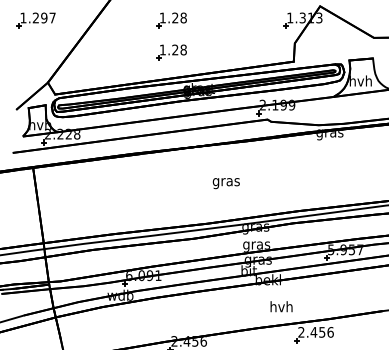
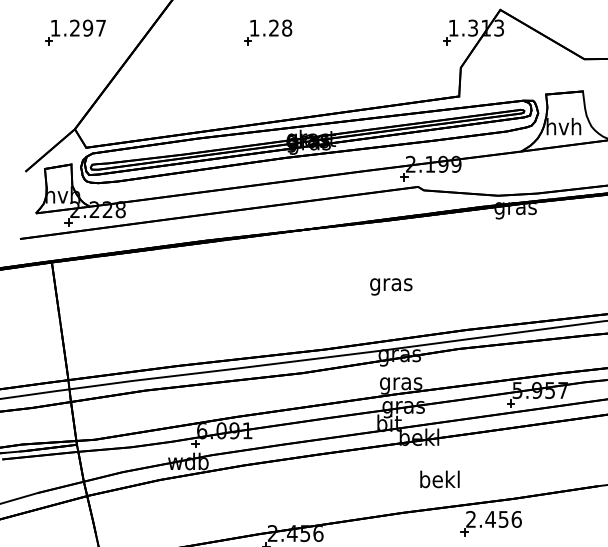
part: (35, 20) -> (74, 32), moved
part: (171, 52) -> (268, 82), removed
text: (225, 183) -> (389, 286), moved
text: (281, 306) -> (439, 478), hvh -> bekl

